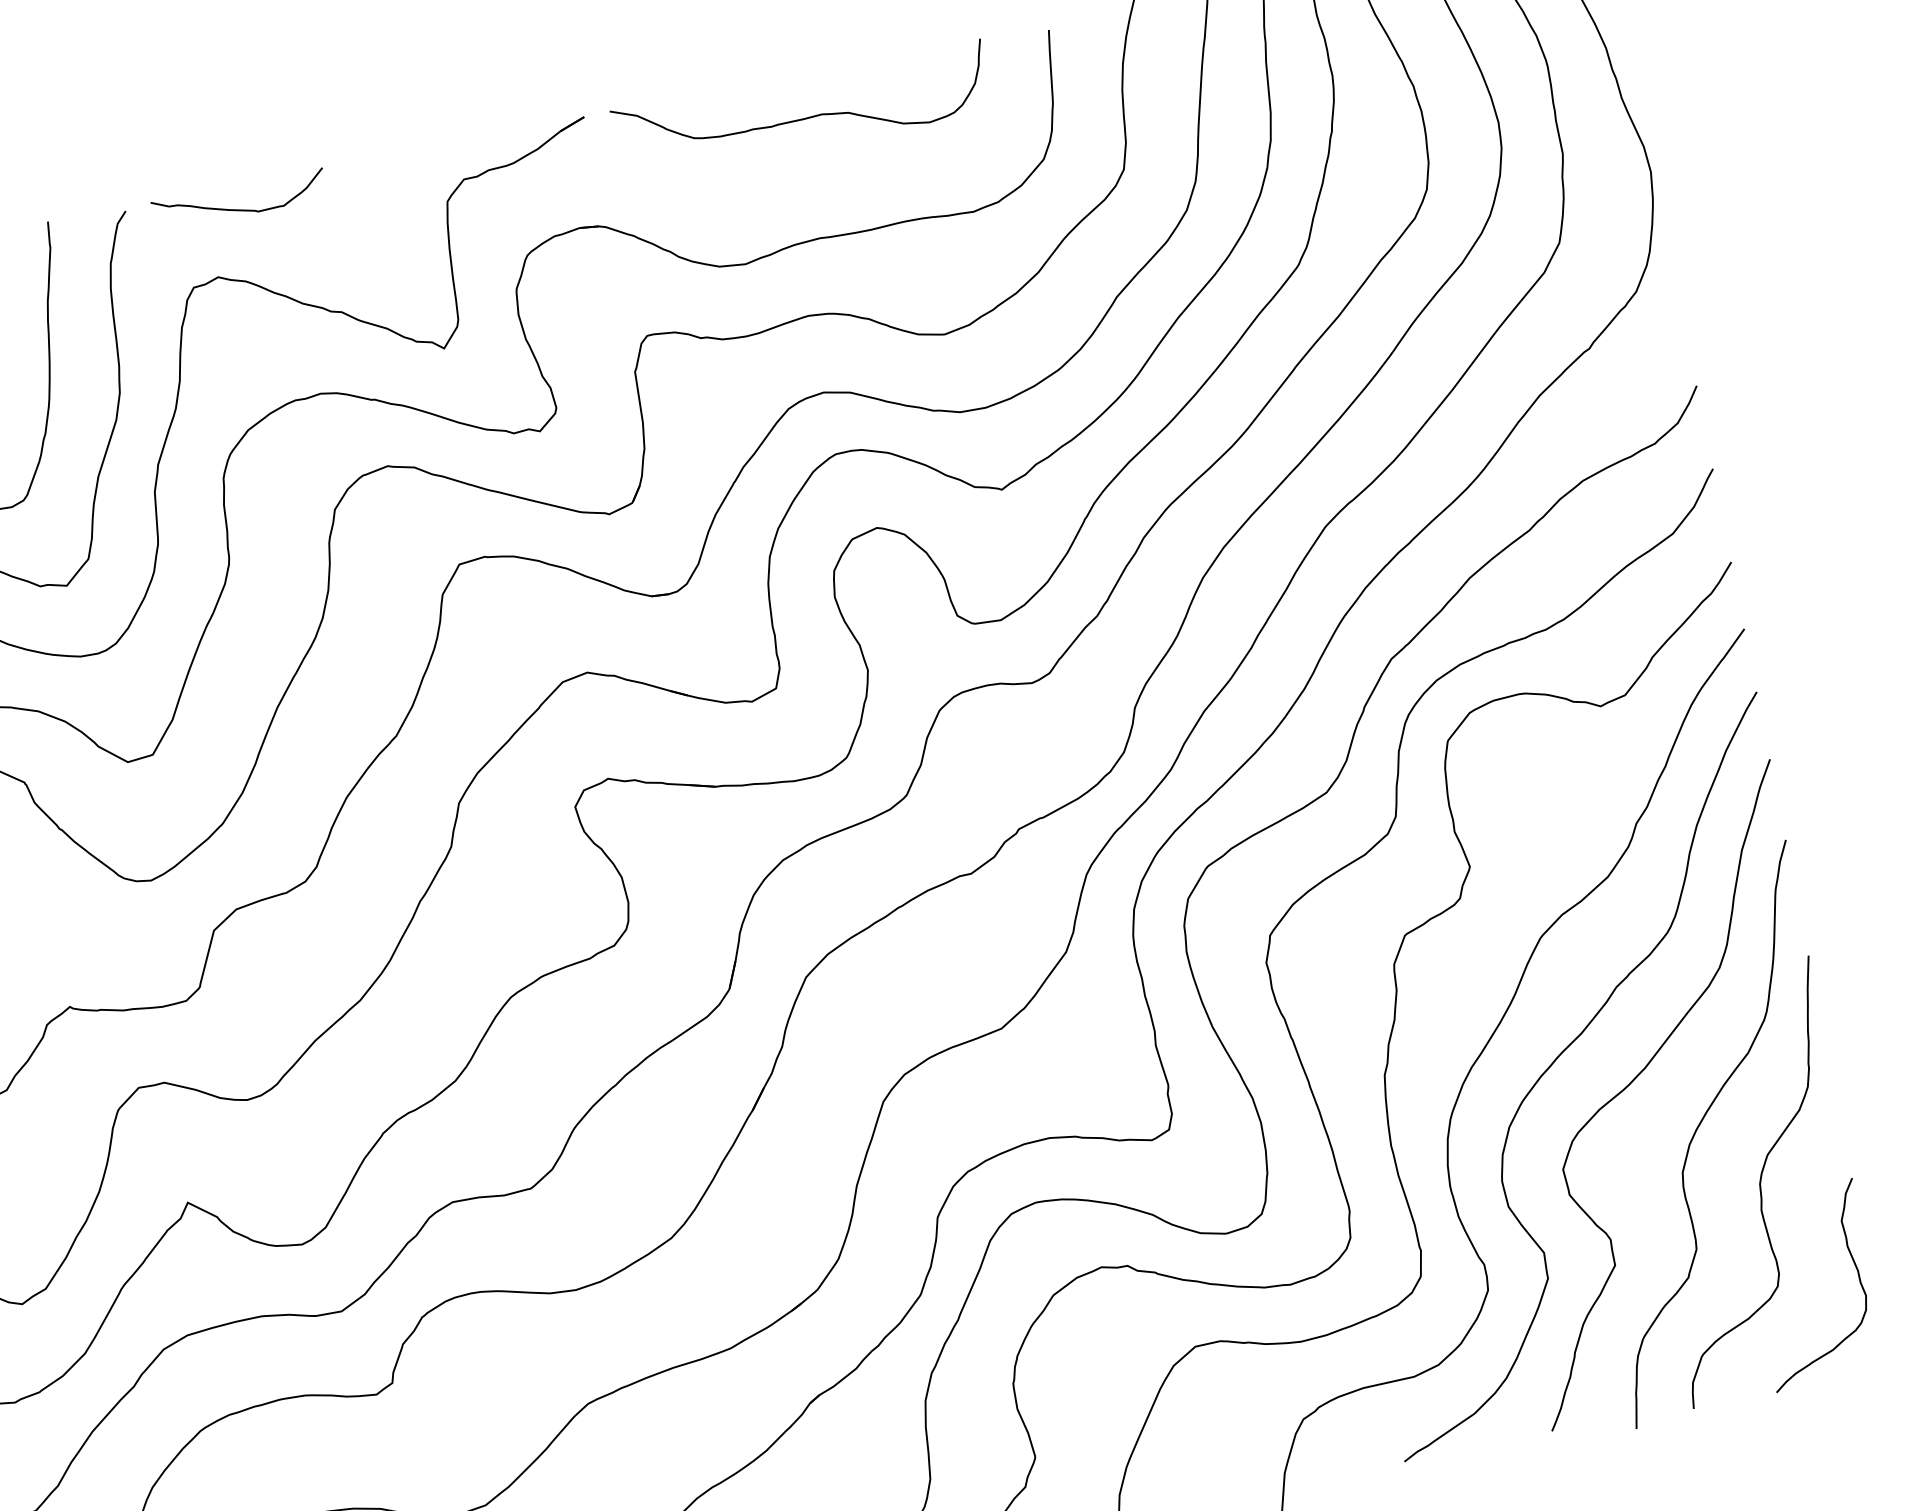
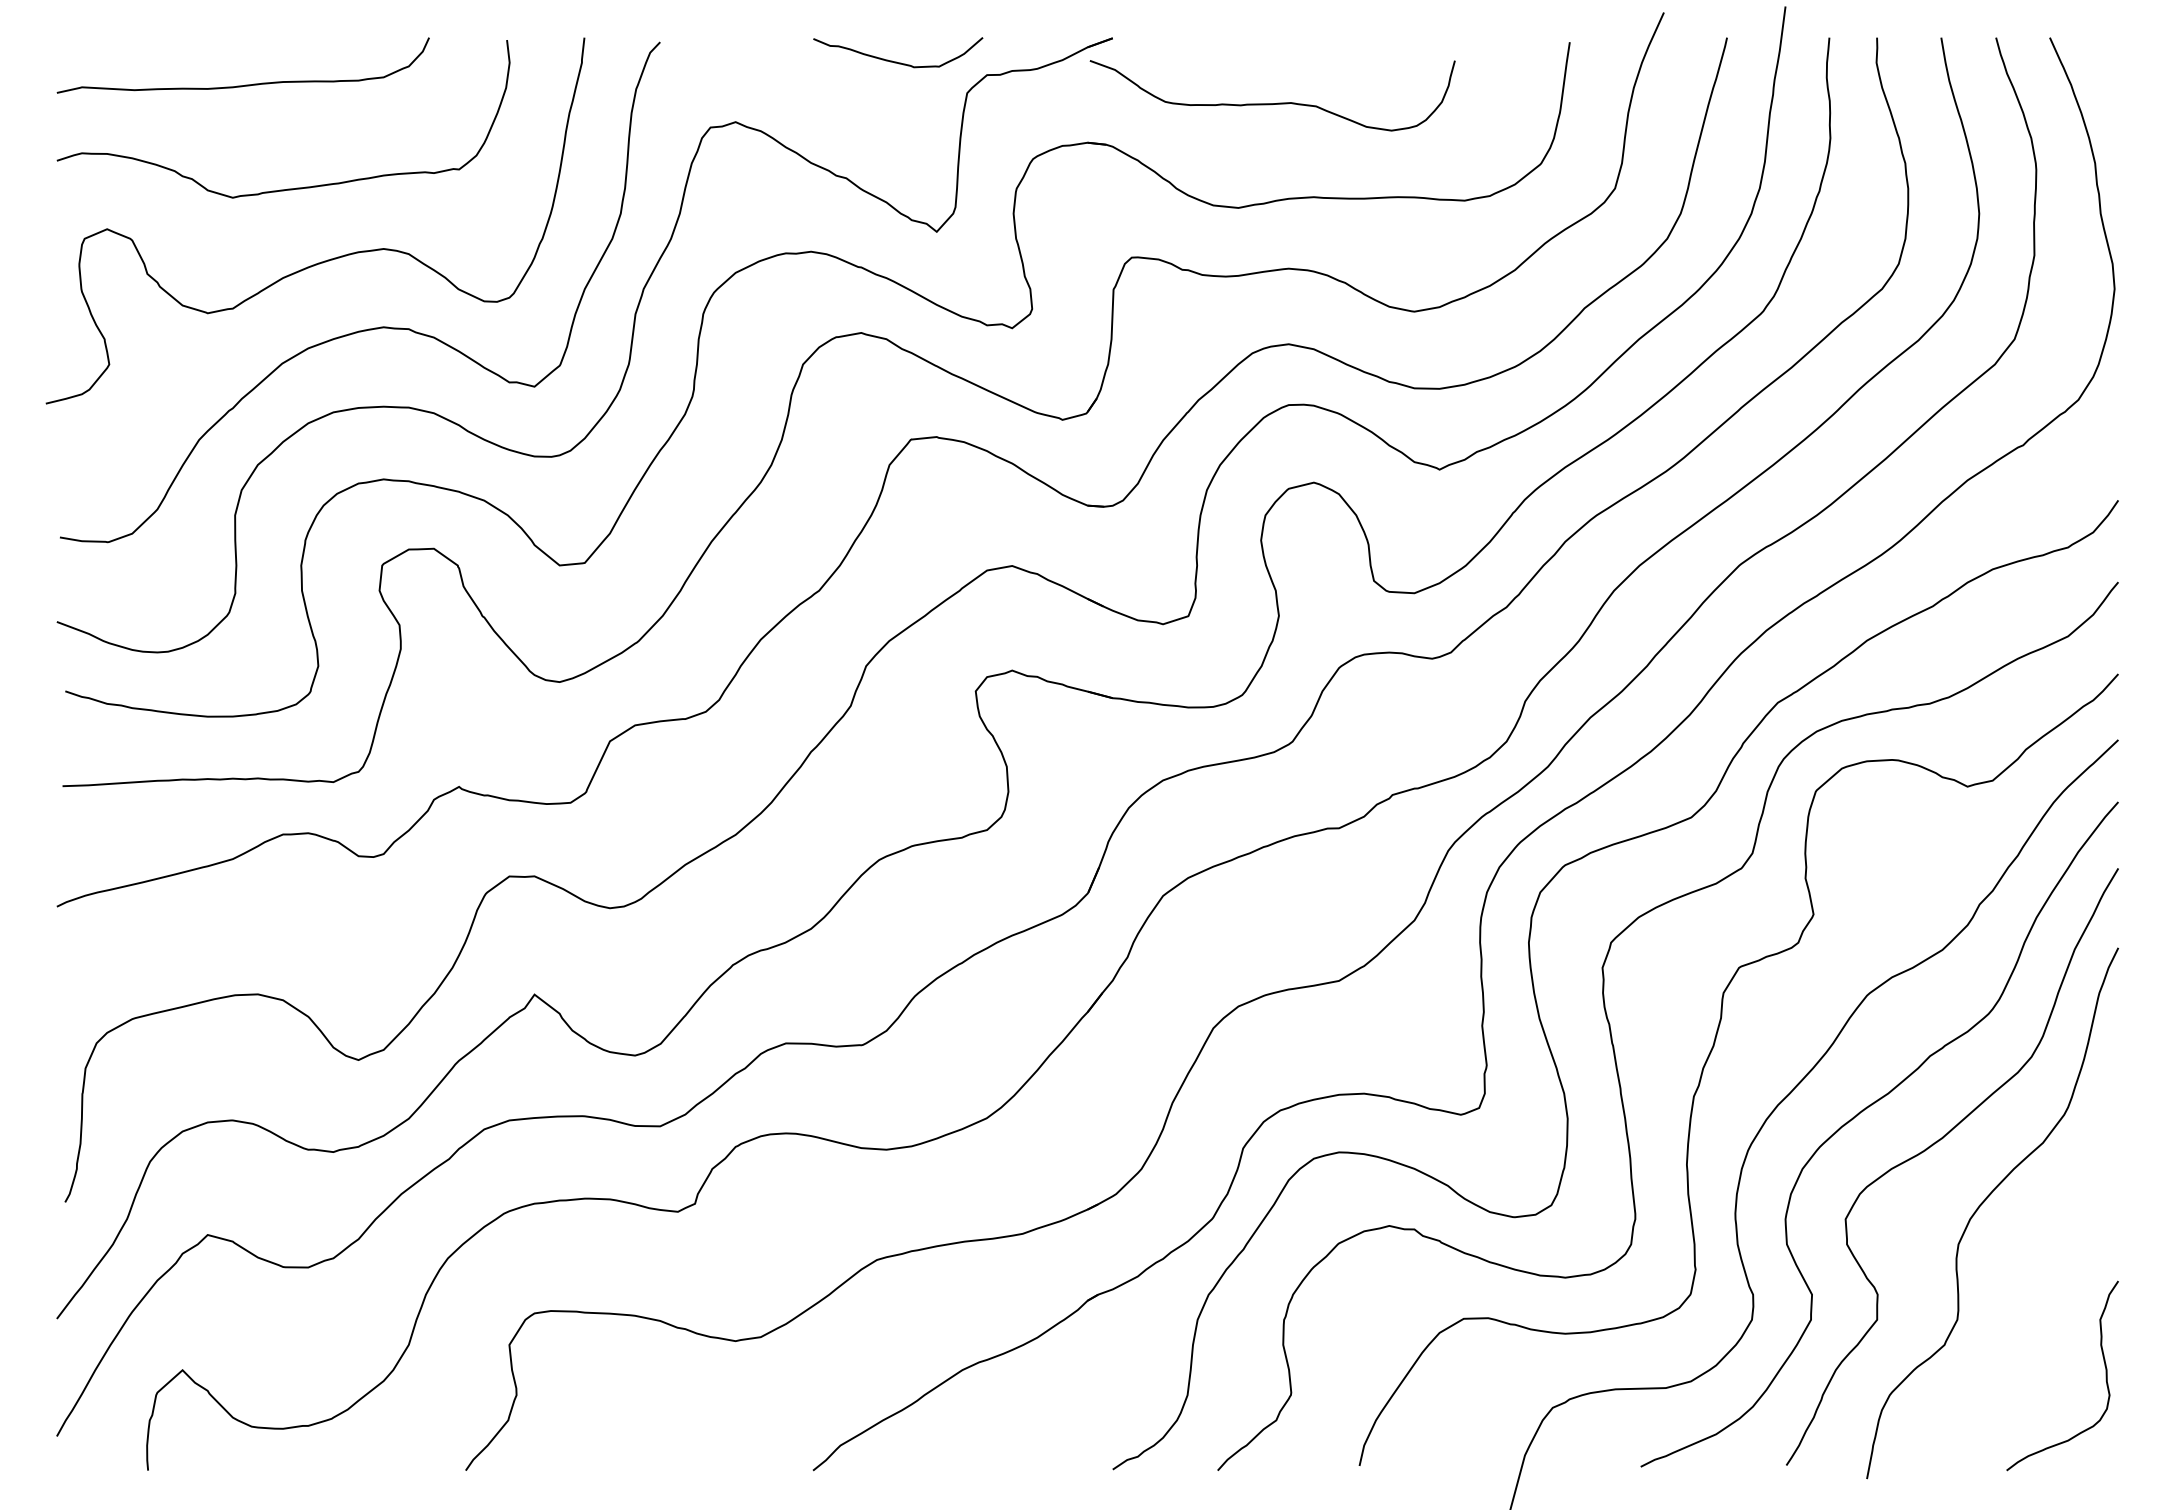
curve: (803, 118) -> (1272, 103), moved
curve: (239, 209) -> (896, 61), moved
curve: (1759, 1180) -> (2029, 1266), removed

